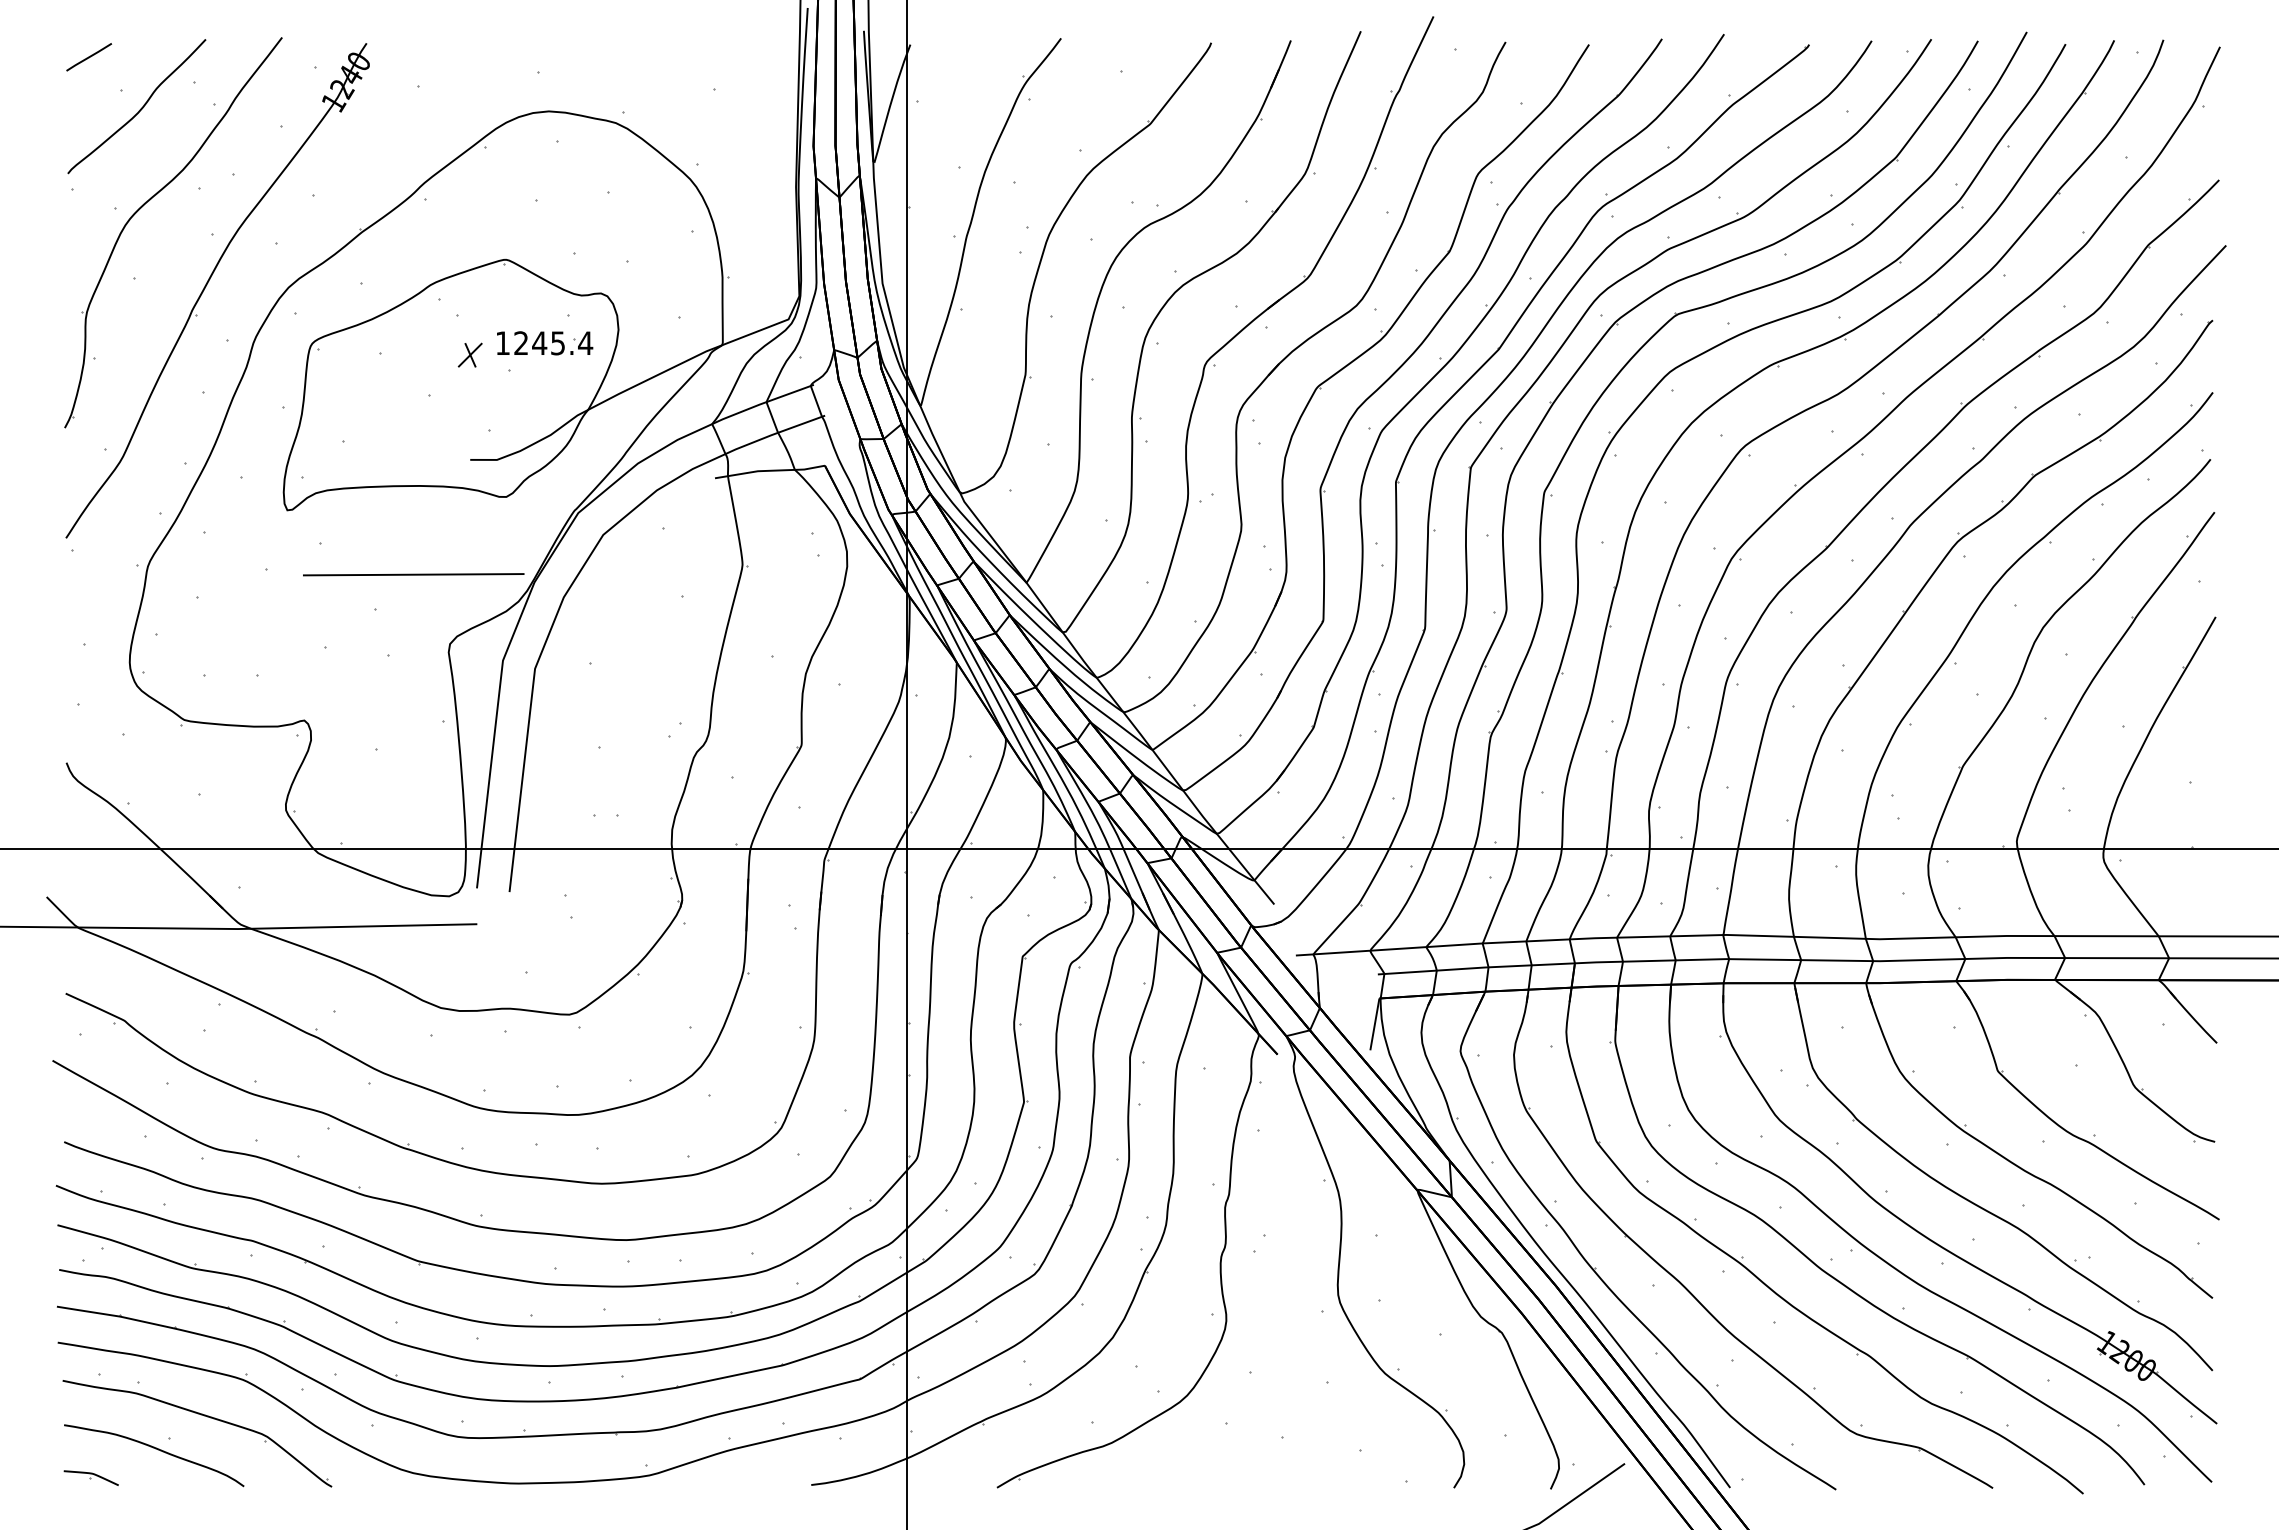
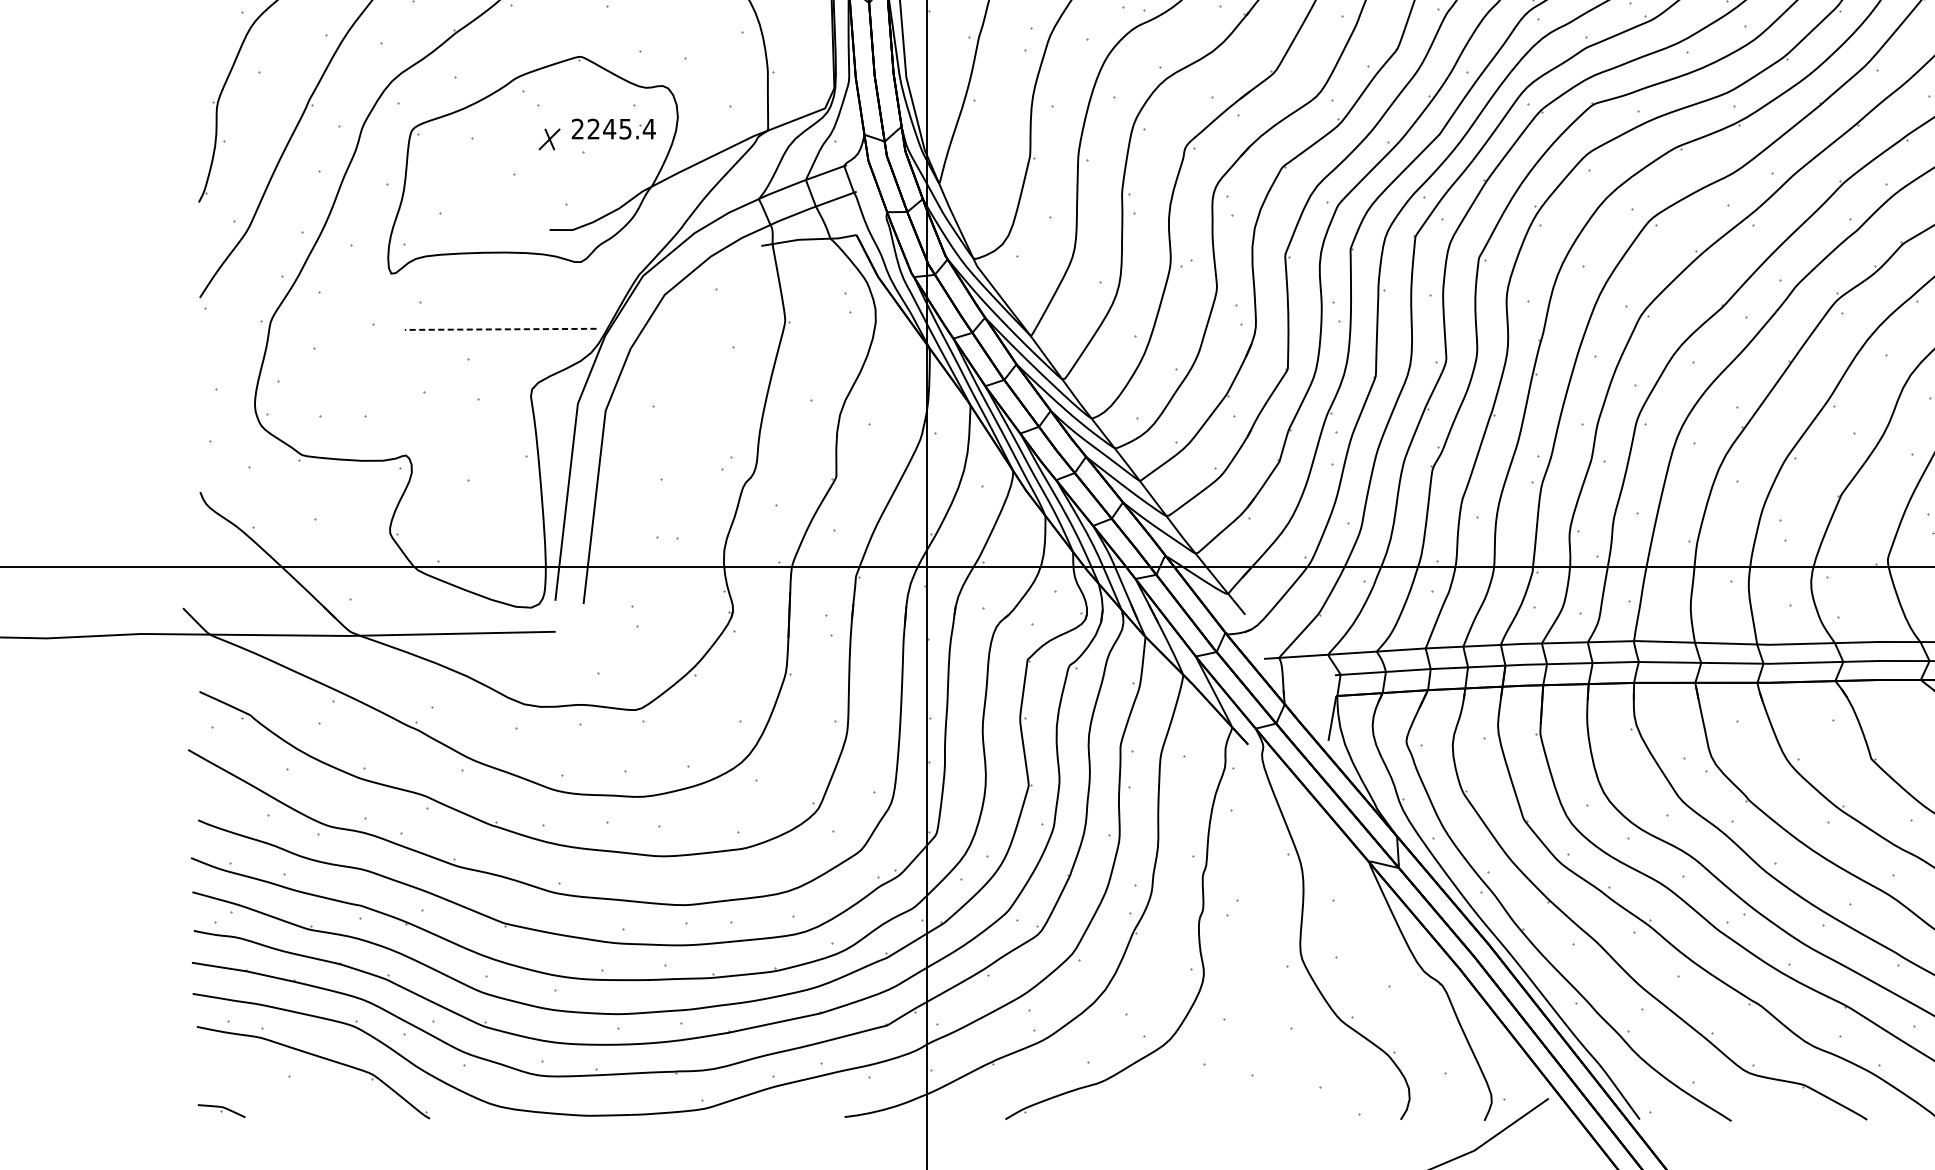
text: (502, 342) -> (577, 128), 1245.4 -> 2245.4
line: (413, 574) -> (500, 329), solid -> dashed
curve: (155, 1449) -> (277, 1086), removed

